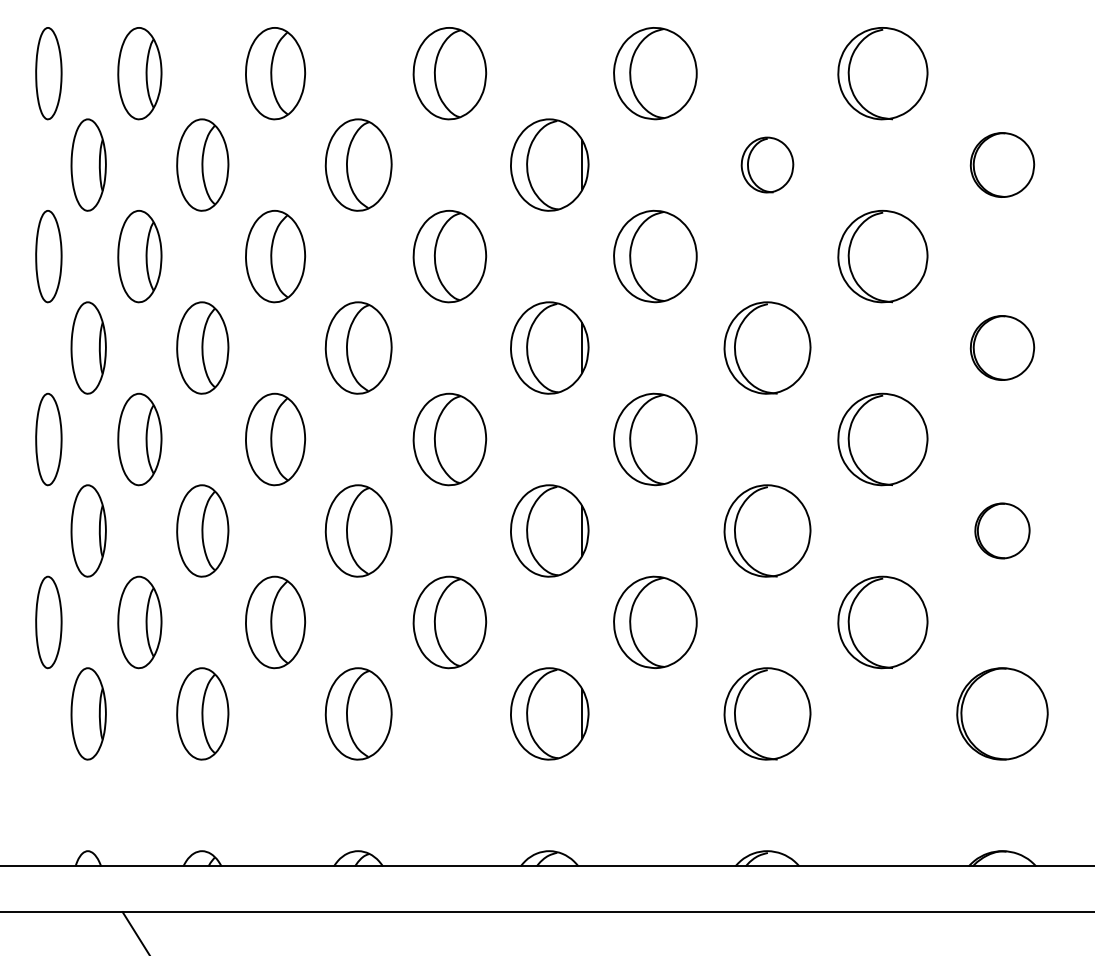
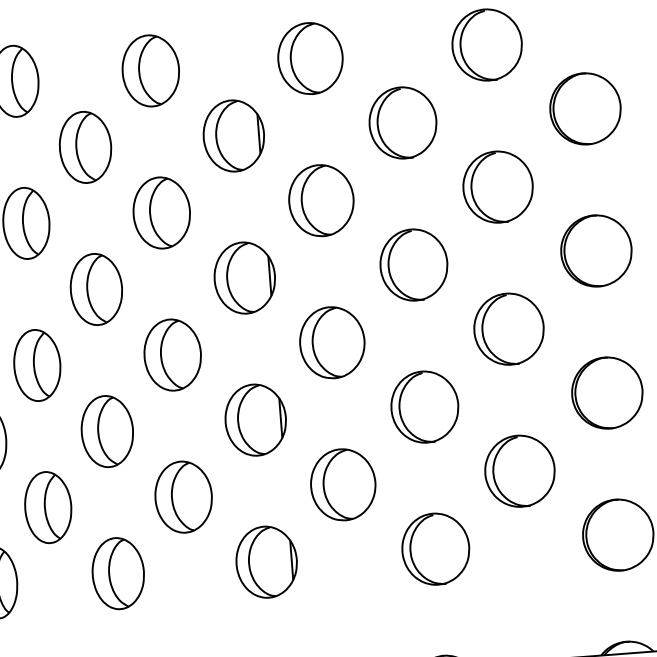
part: (767, 164) -> (402, 122), size x1.67
part: (1002, 164) -> (585, 108), size x1.43
part: (1002, 347) -> (596, 250), size x1.43
part: (1002, 530) -> (607, 392), size x1.67

